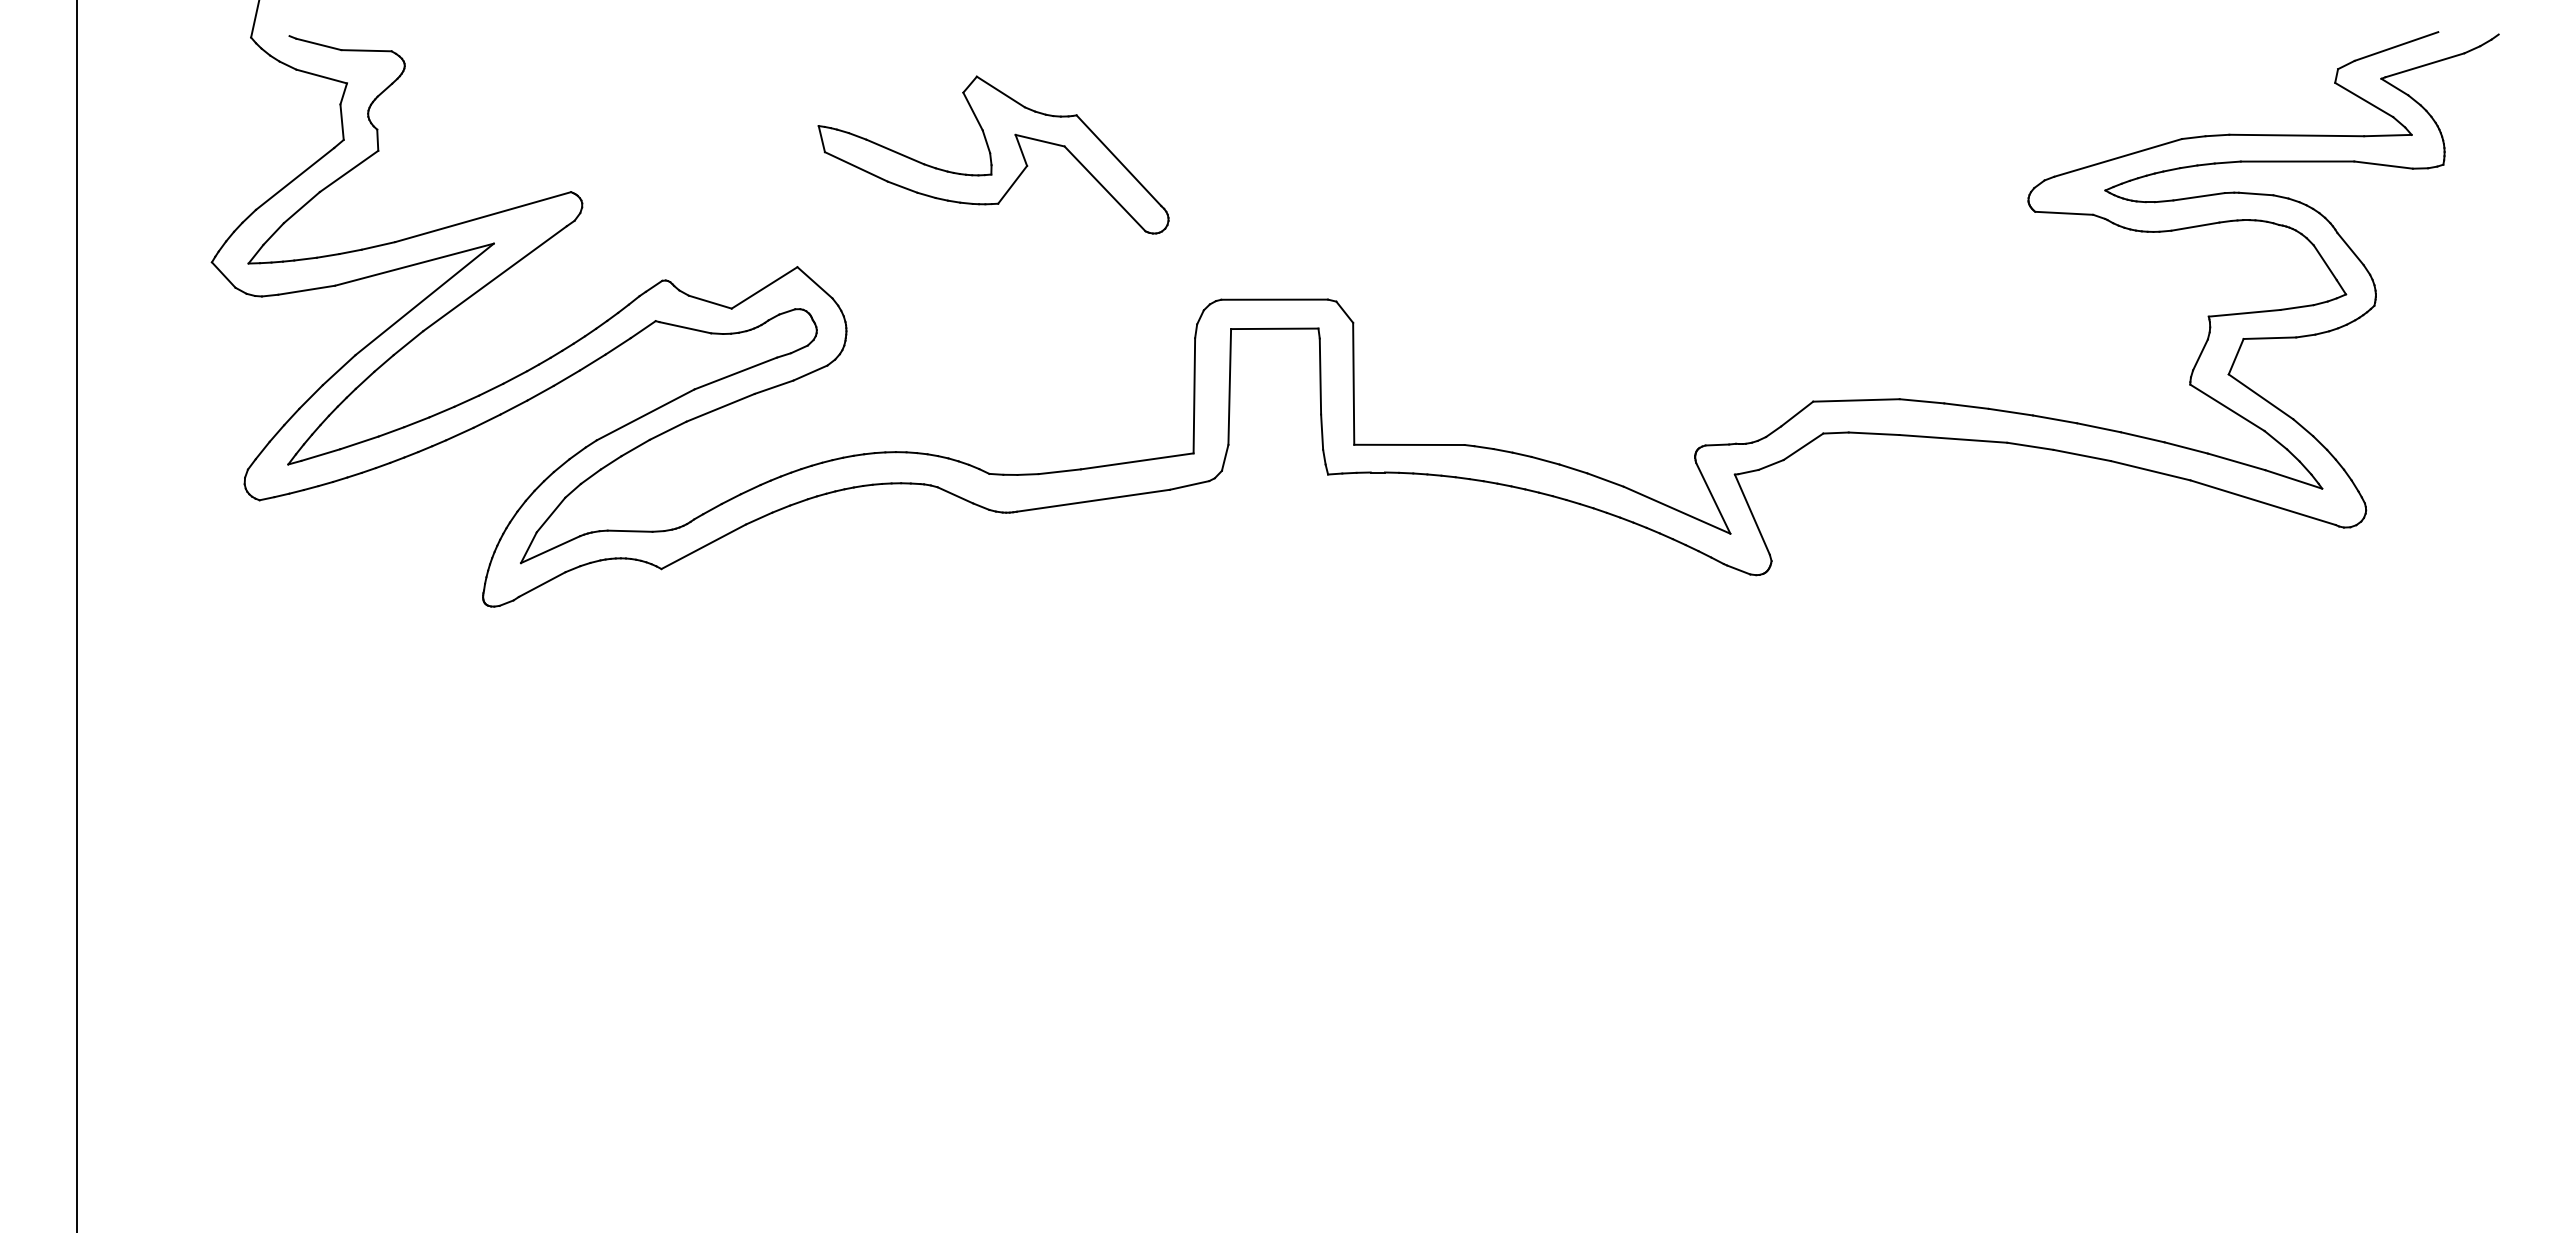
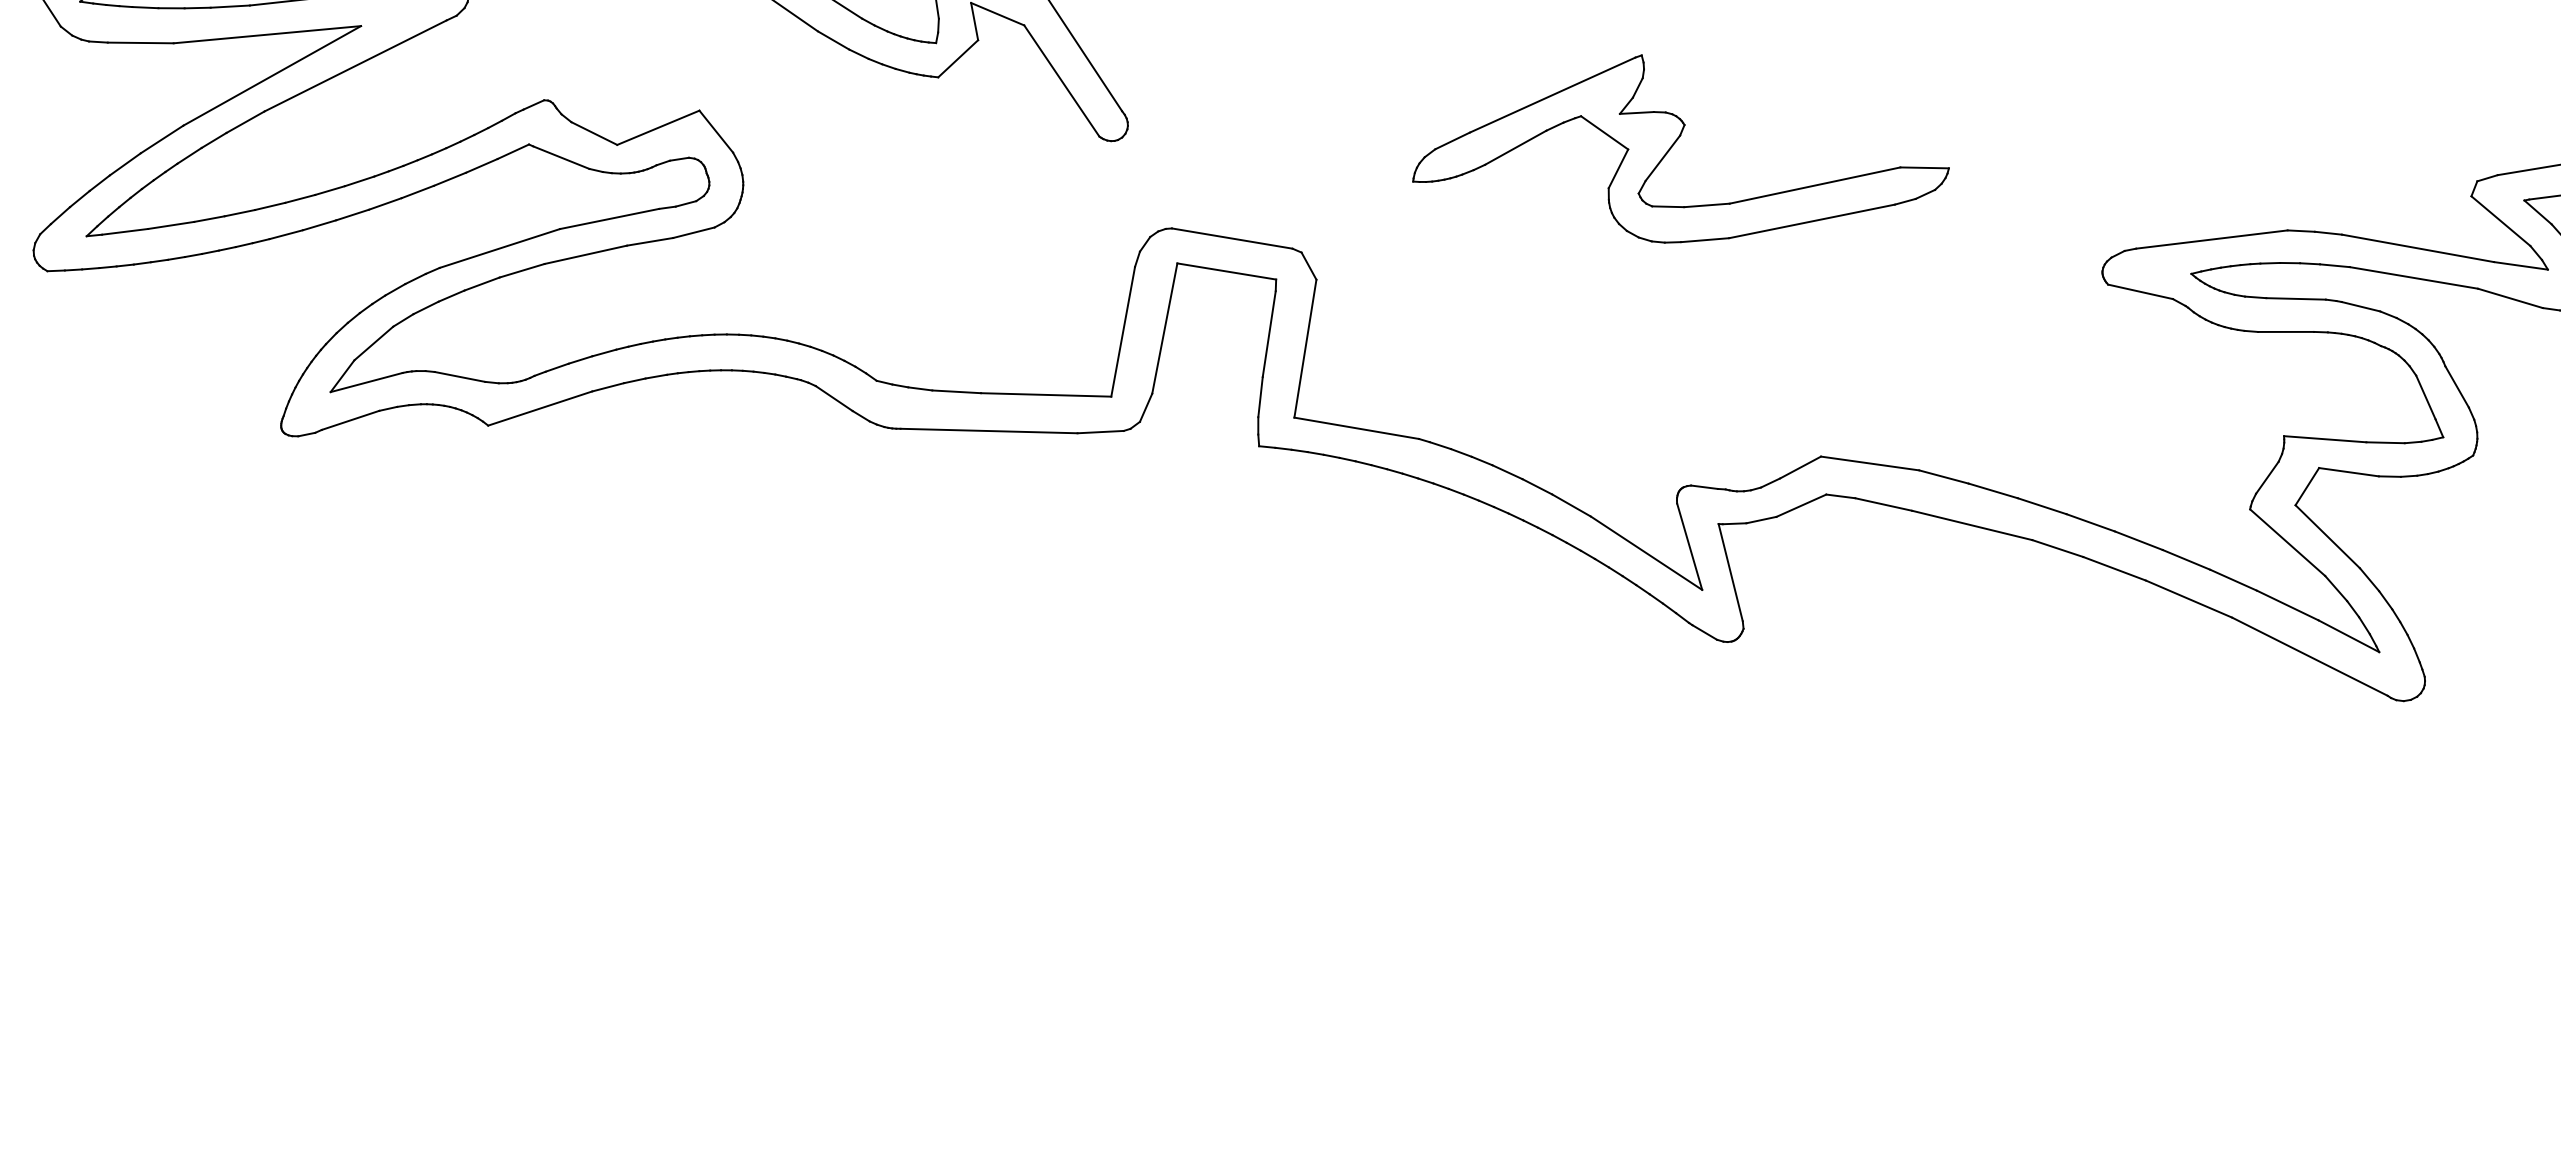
part: (1641, 155) -> (1674, 145), added

